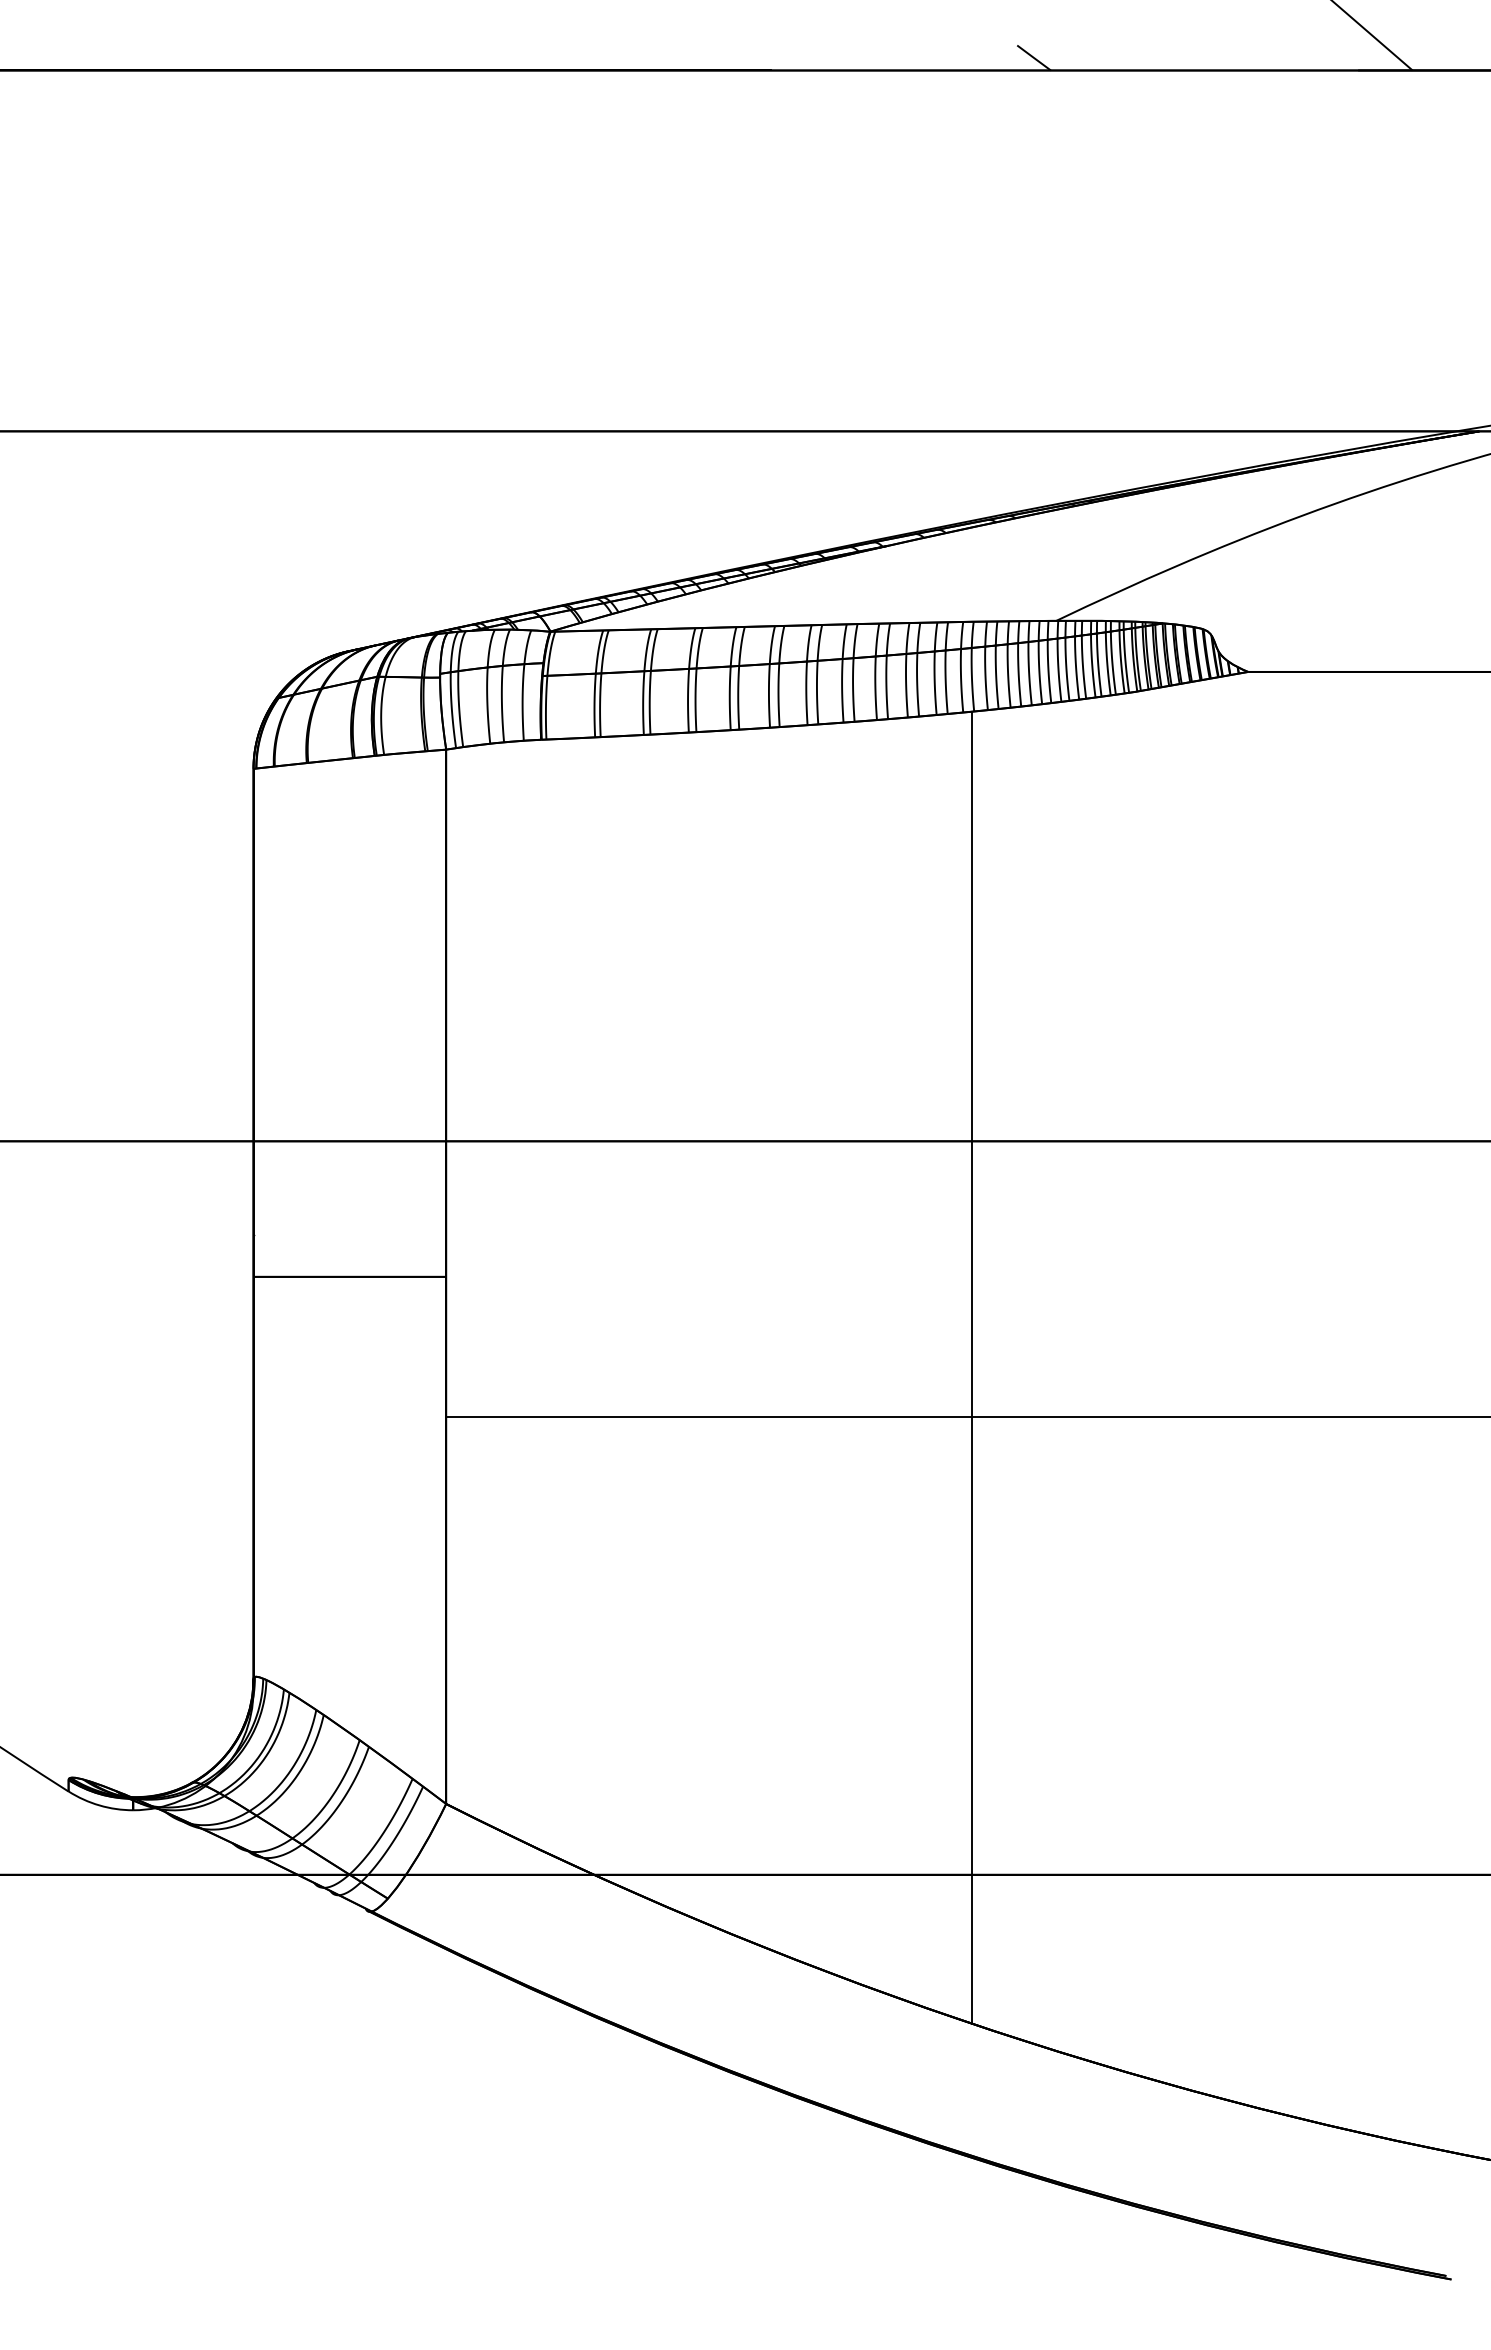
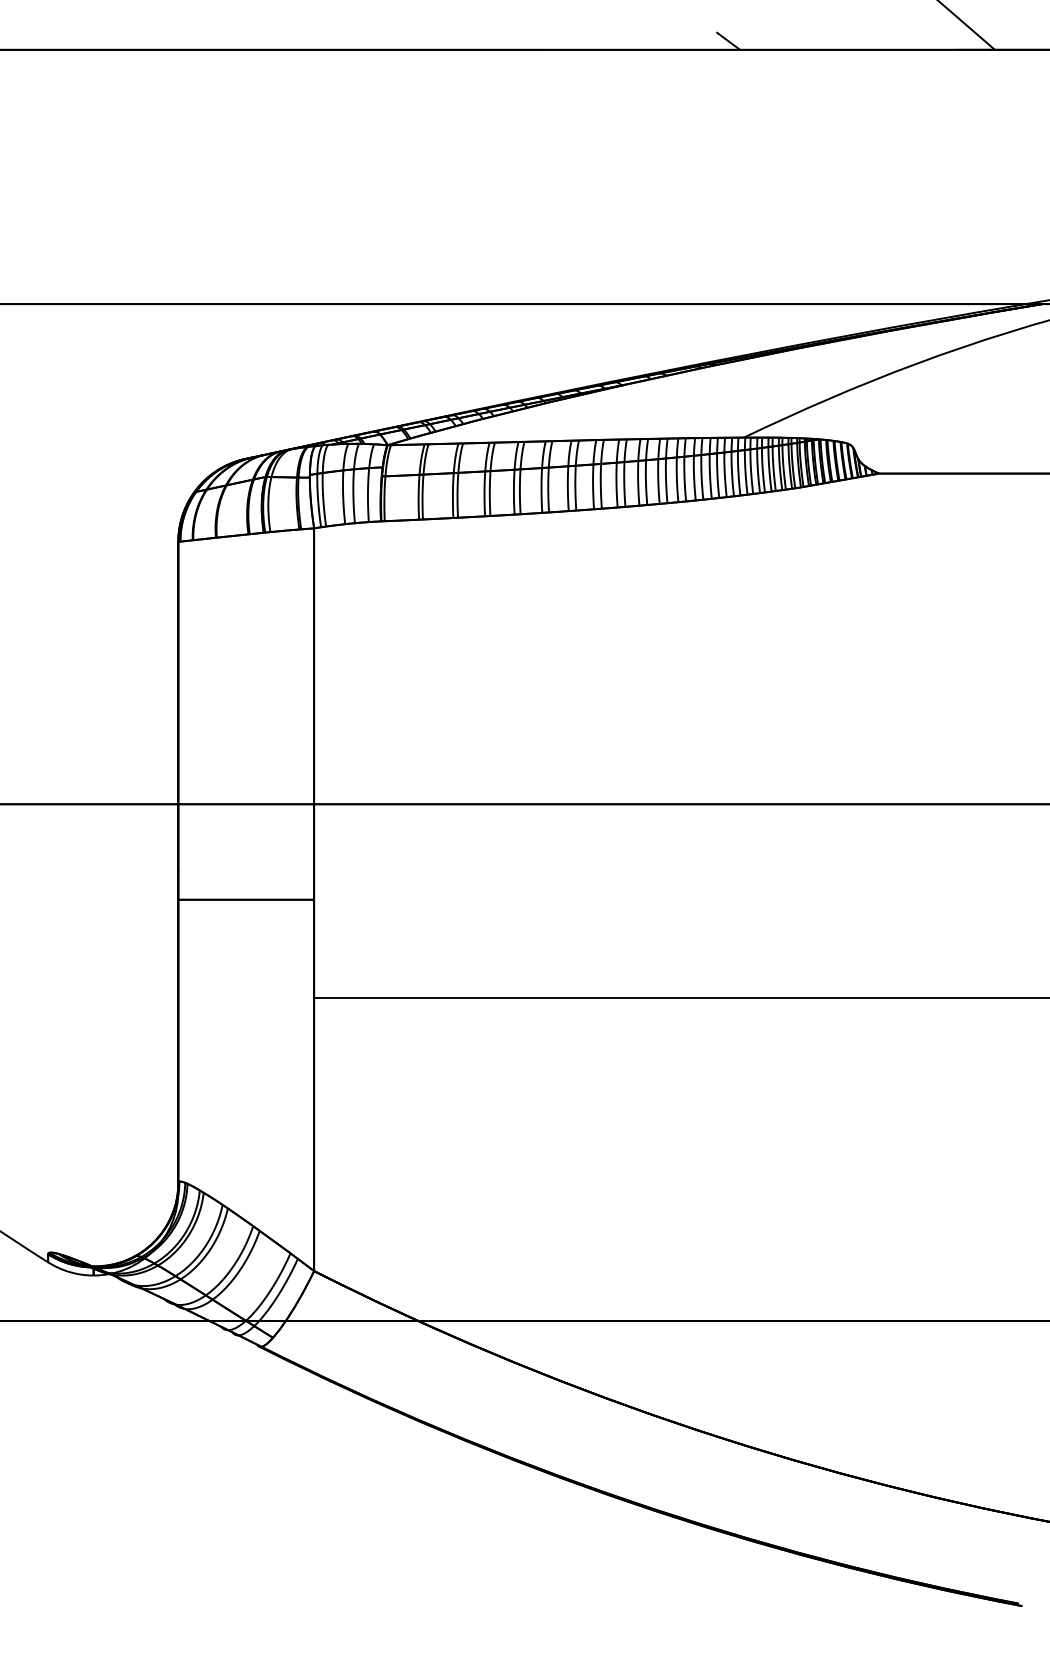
line: (971, 1367) -> (684, 963), removed

